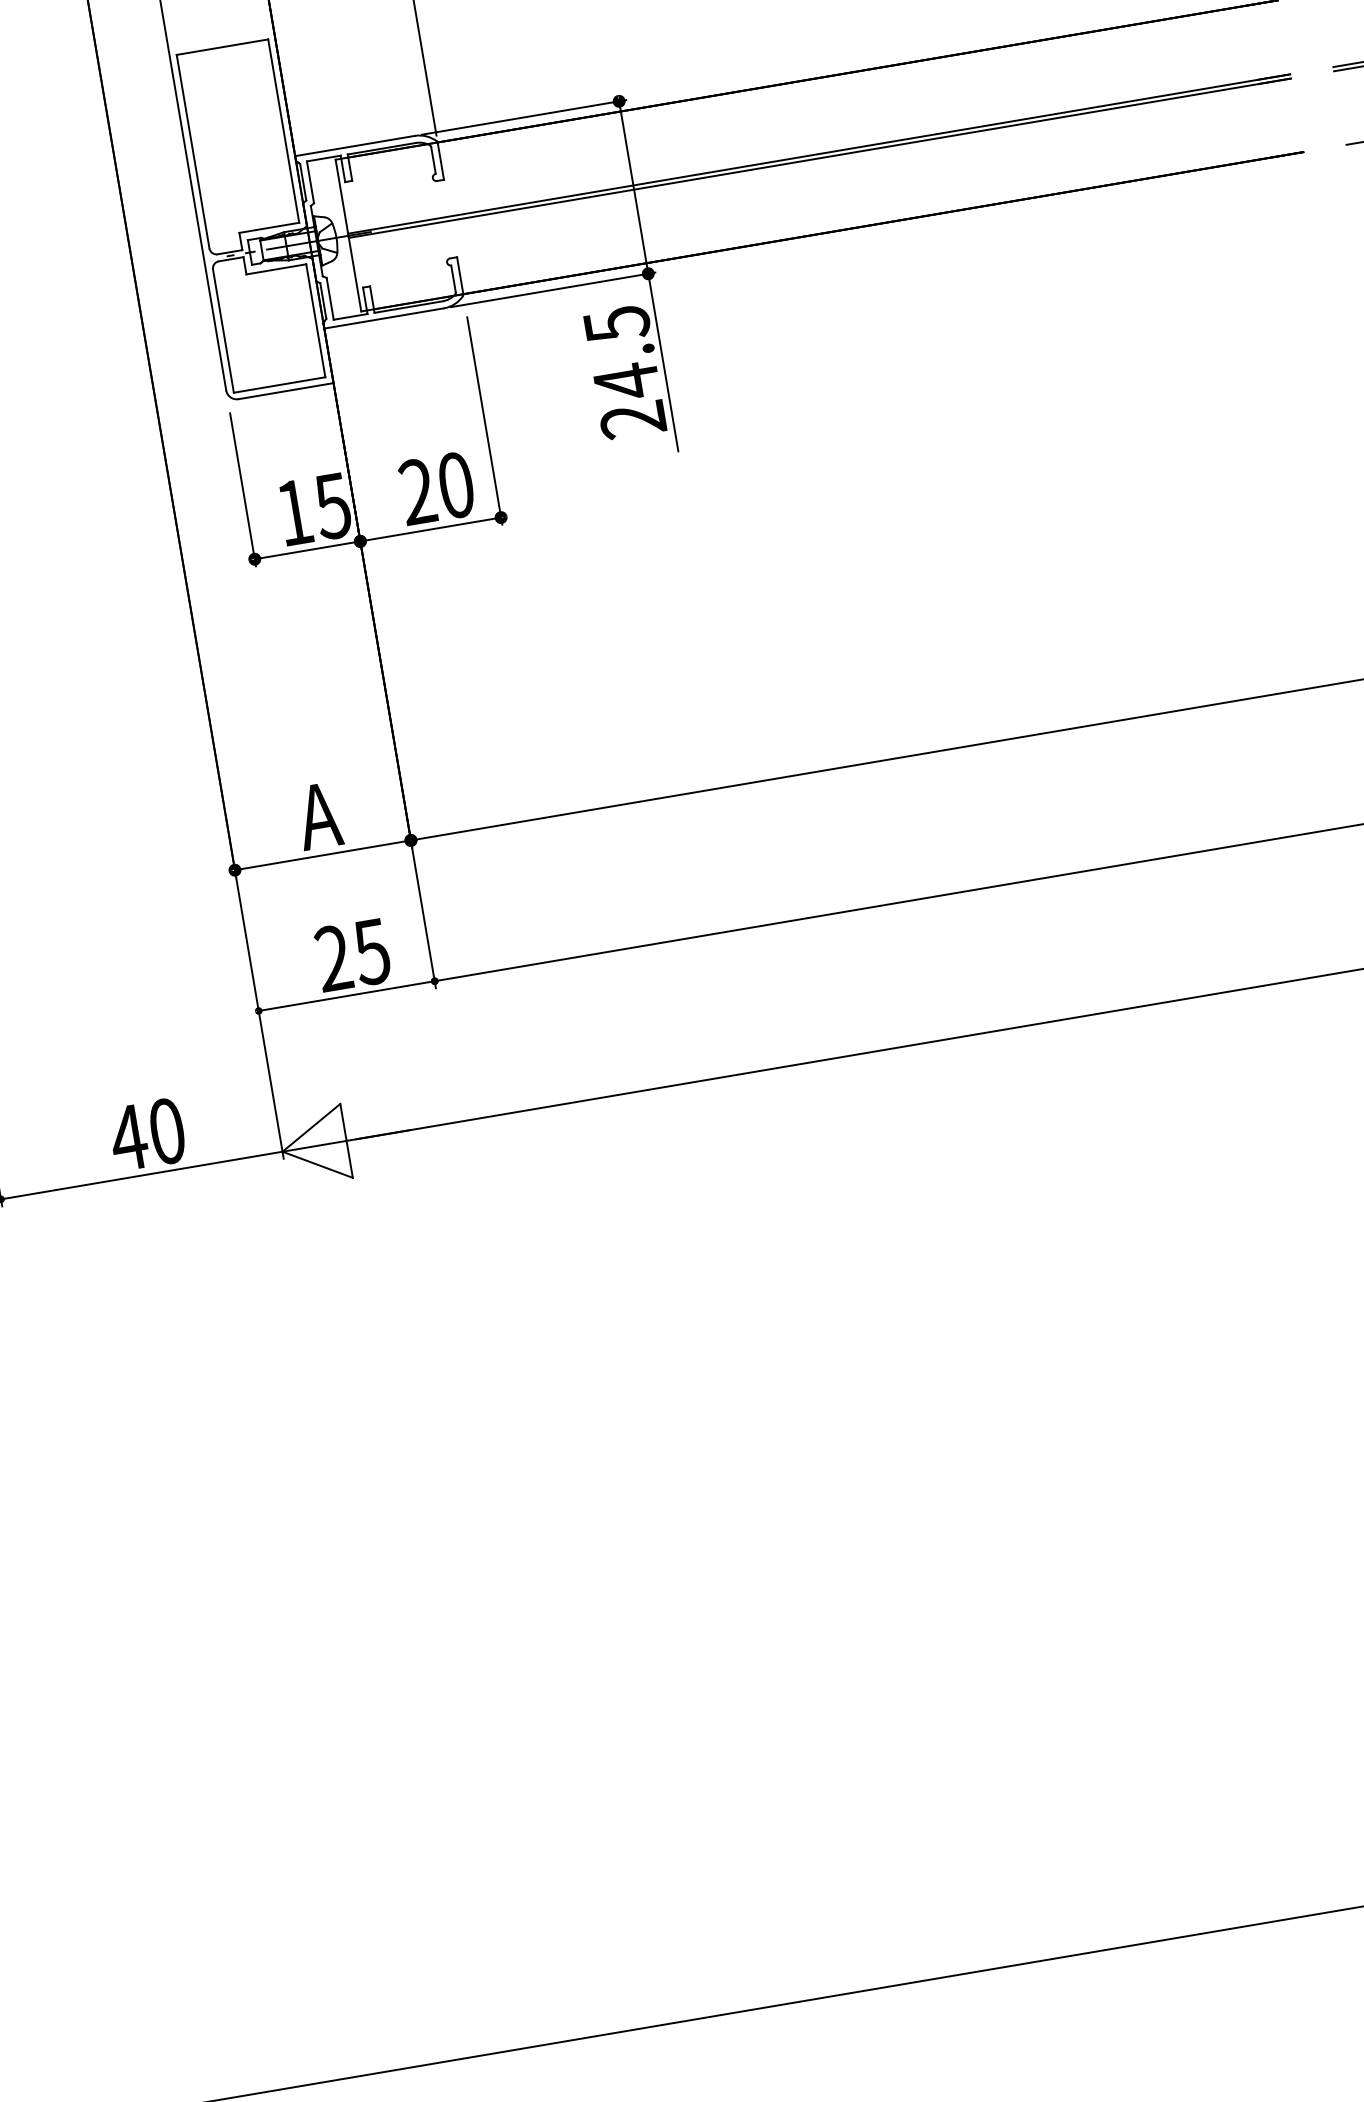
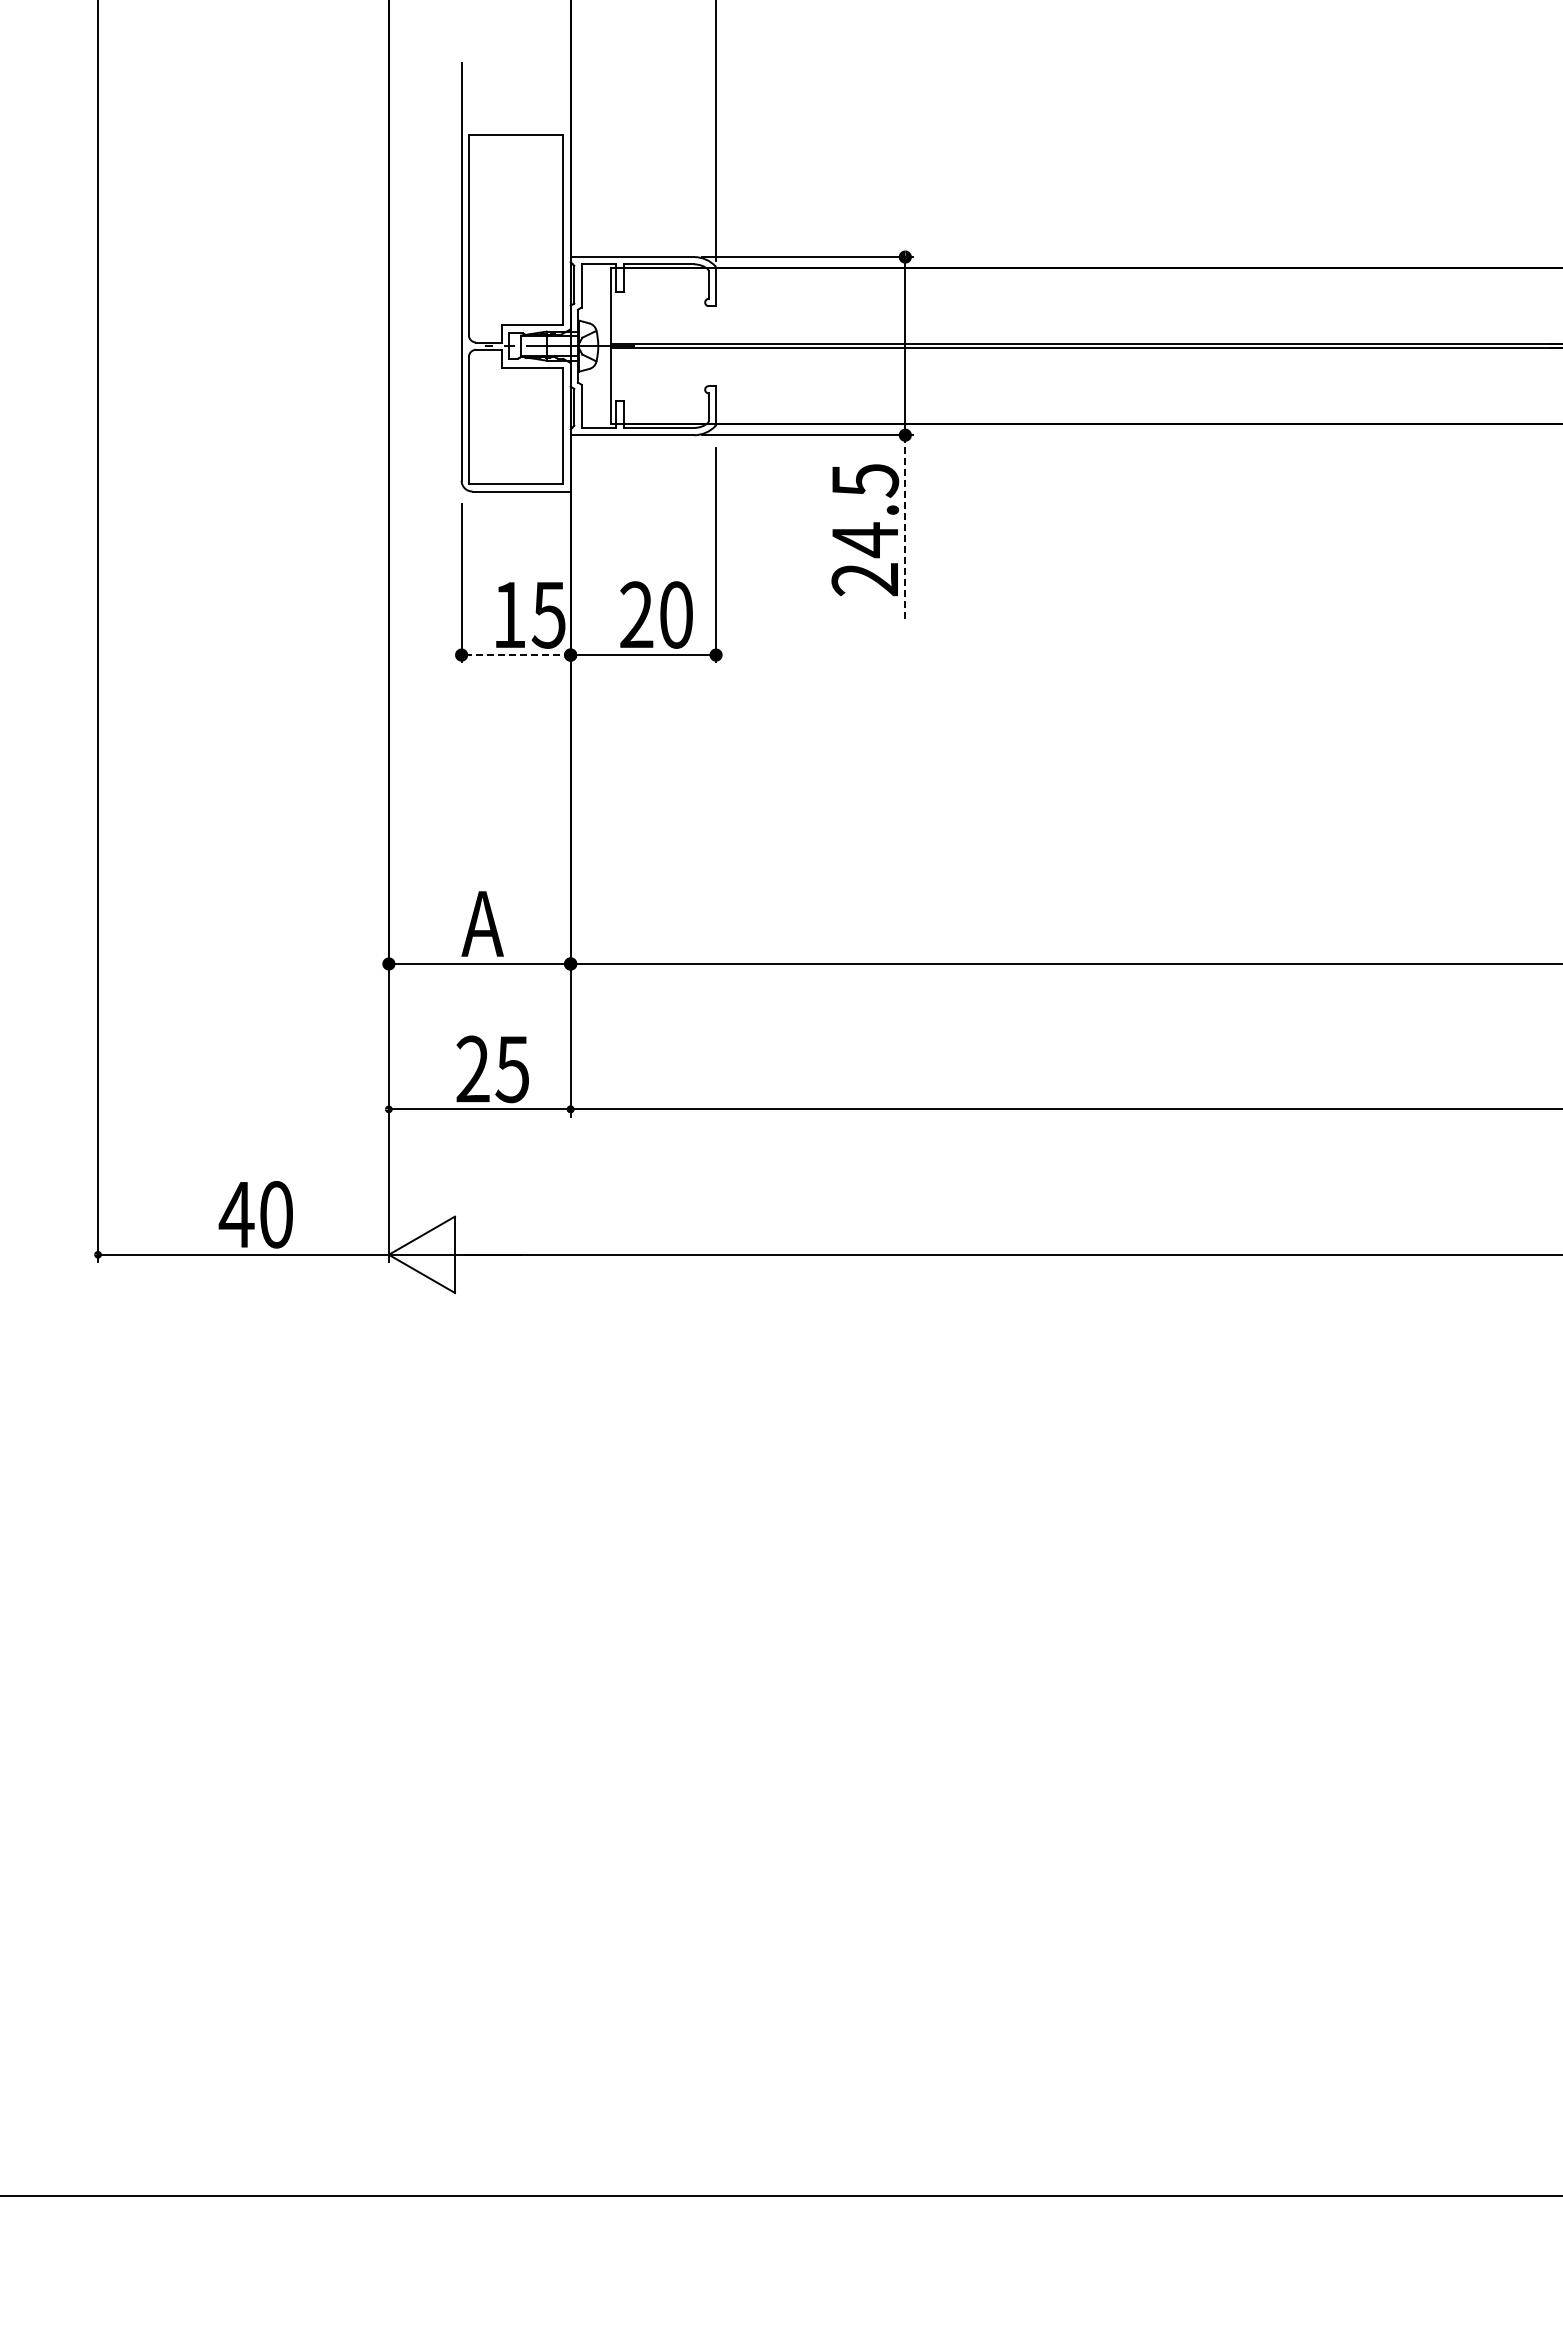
line: (663, 362) -> (905, 526), solid -> dashed
line: (308, 550) -> (516, 655), solid -> dashed

